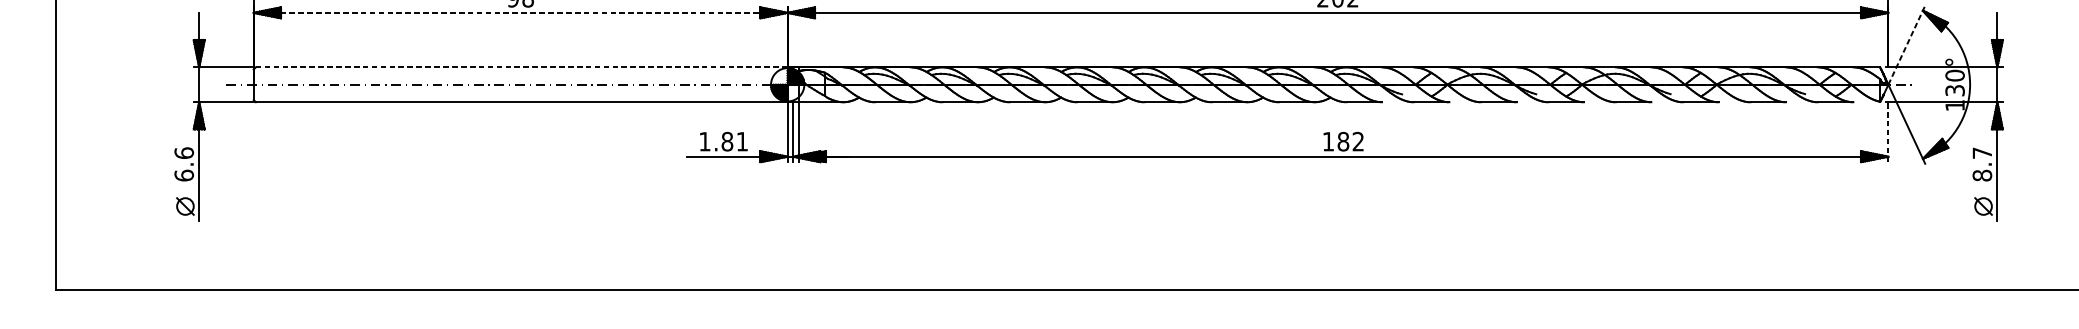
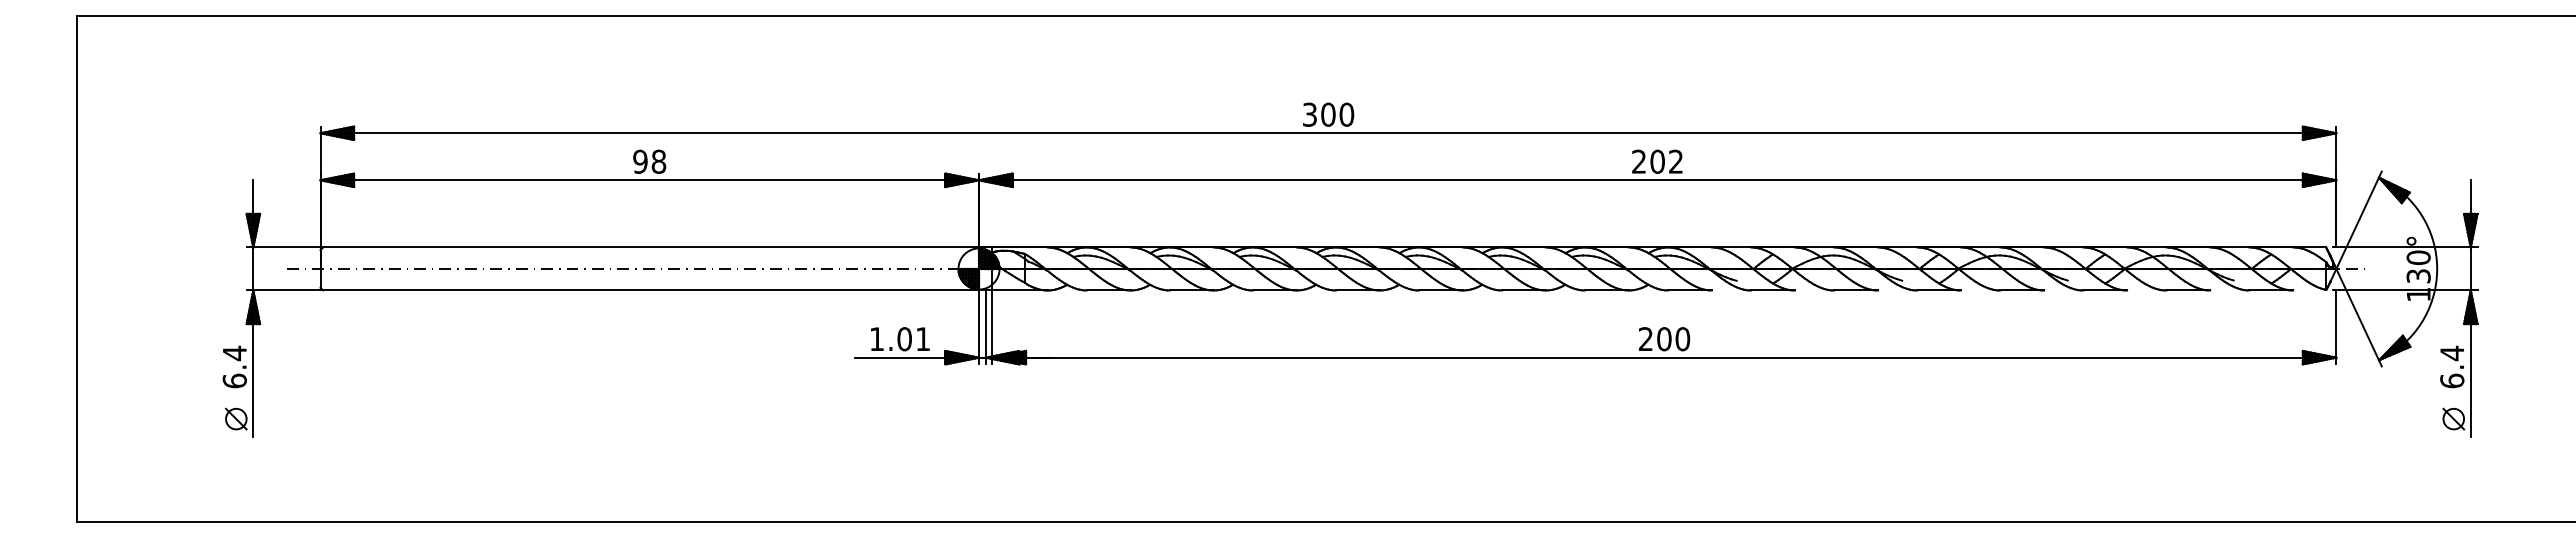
line: (521, 13) -> (650, 180), dashed -> solid
line: (1907, 45) -> (2359, 220), dashed -> solid
line: (522, 67) -> (651, 247), dashed -> solid
line: (1888, 132) -> (2336, 327), dashed -> solid
text: (727, 141) -> (904, 339), 1.81 -> 1.01
text: (1343, 141) -> (1664, 339), 182 -> 200
text: (183, 153) -> (234, 353), 6.6 -> 6.4
text: (1982, 163) -> (2452, 366), 8.7 -> 6.4

